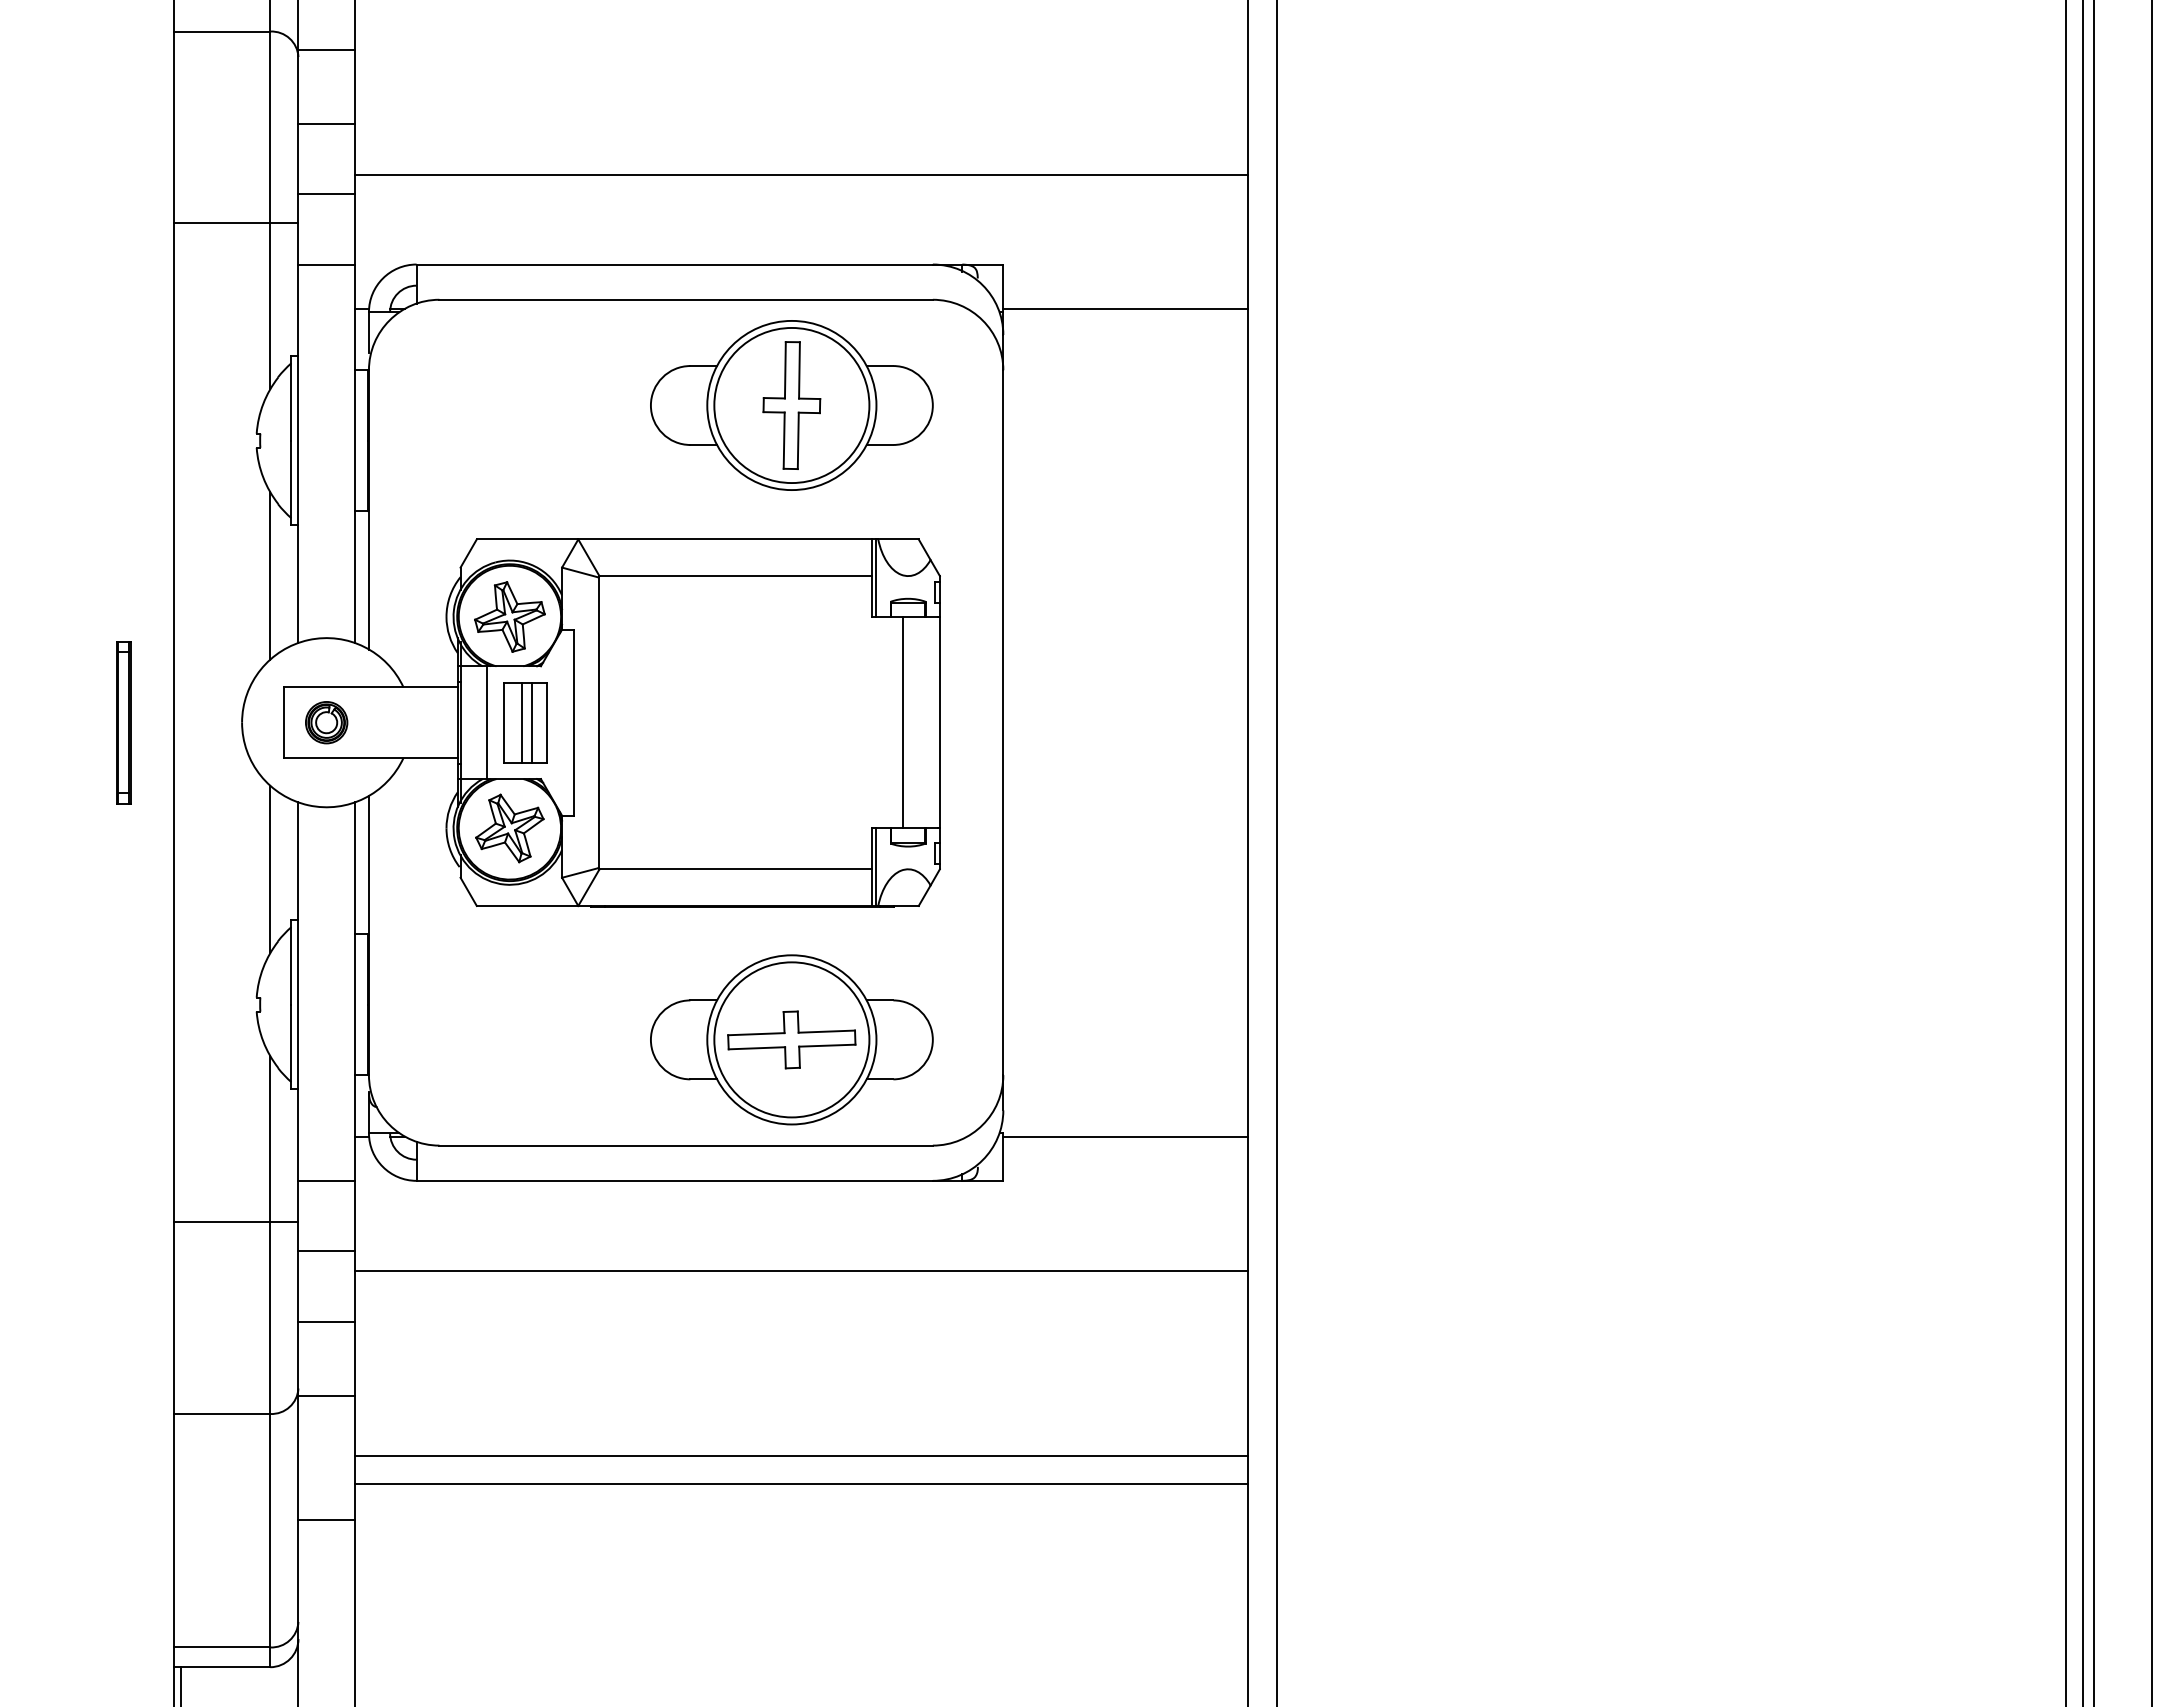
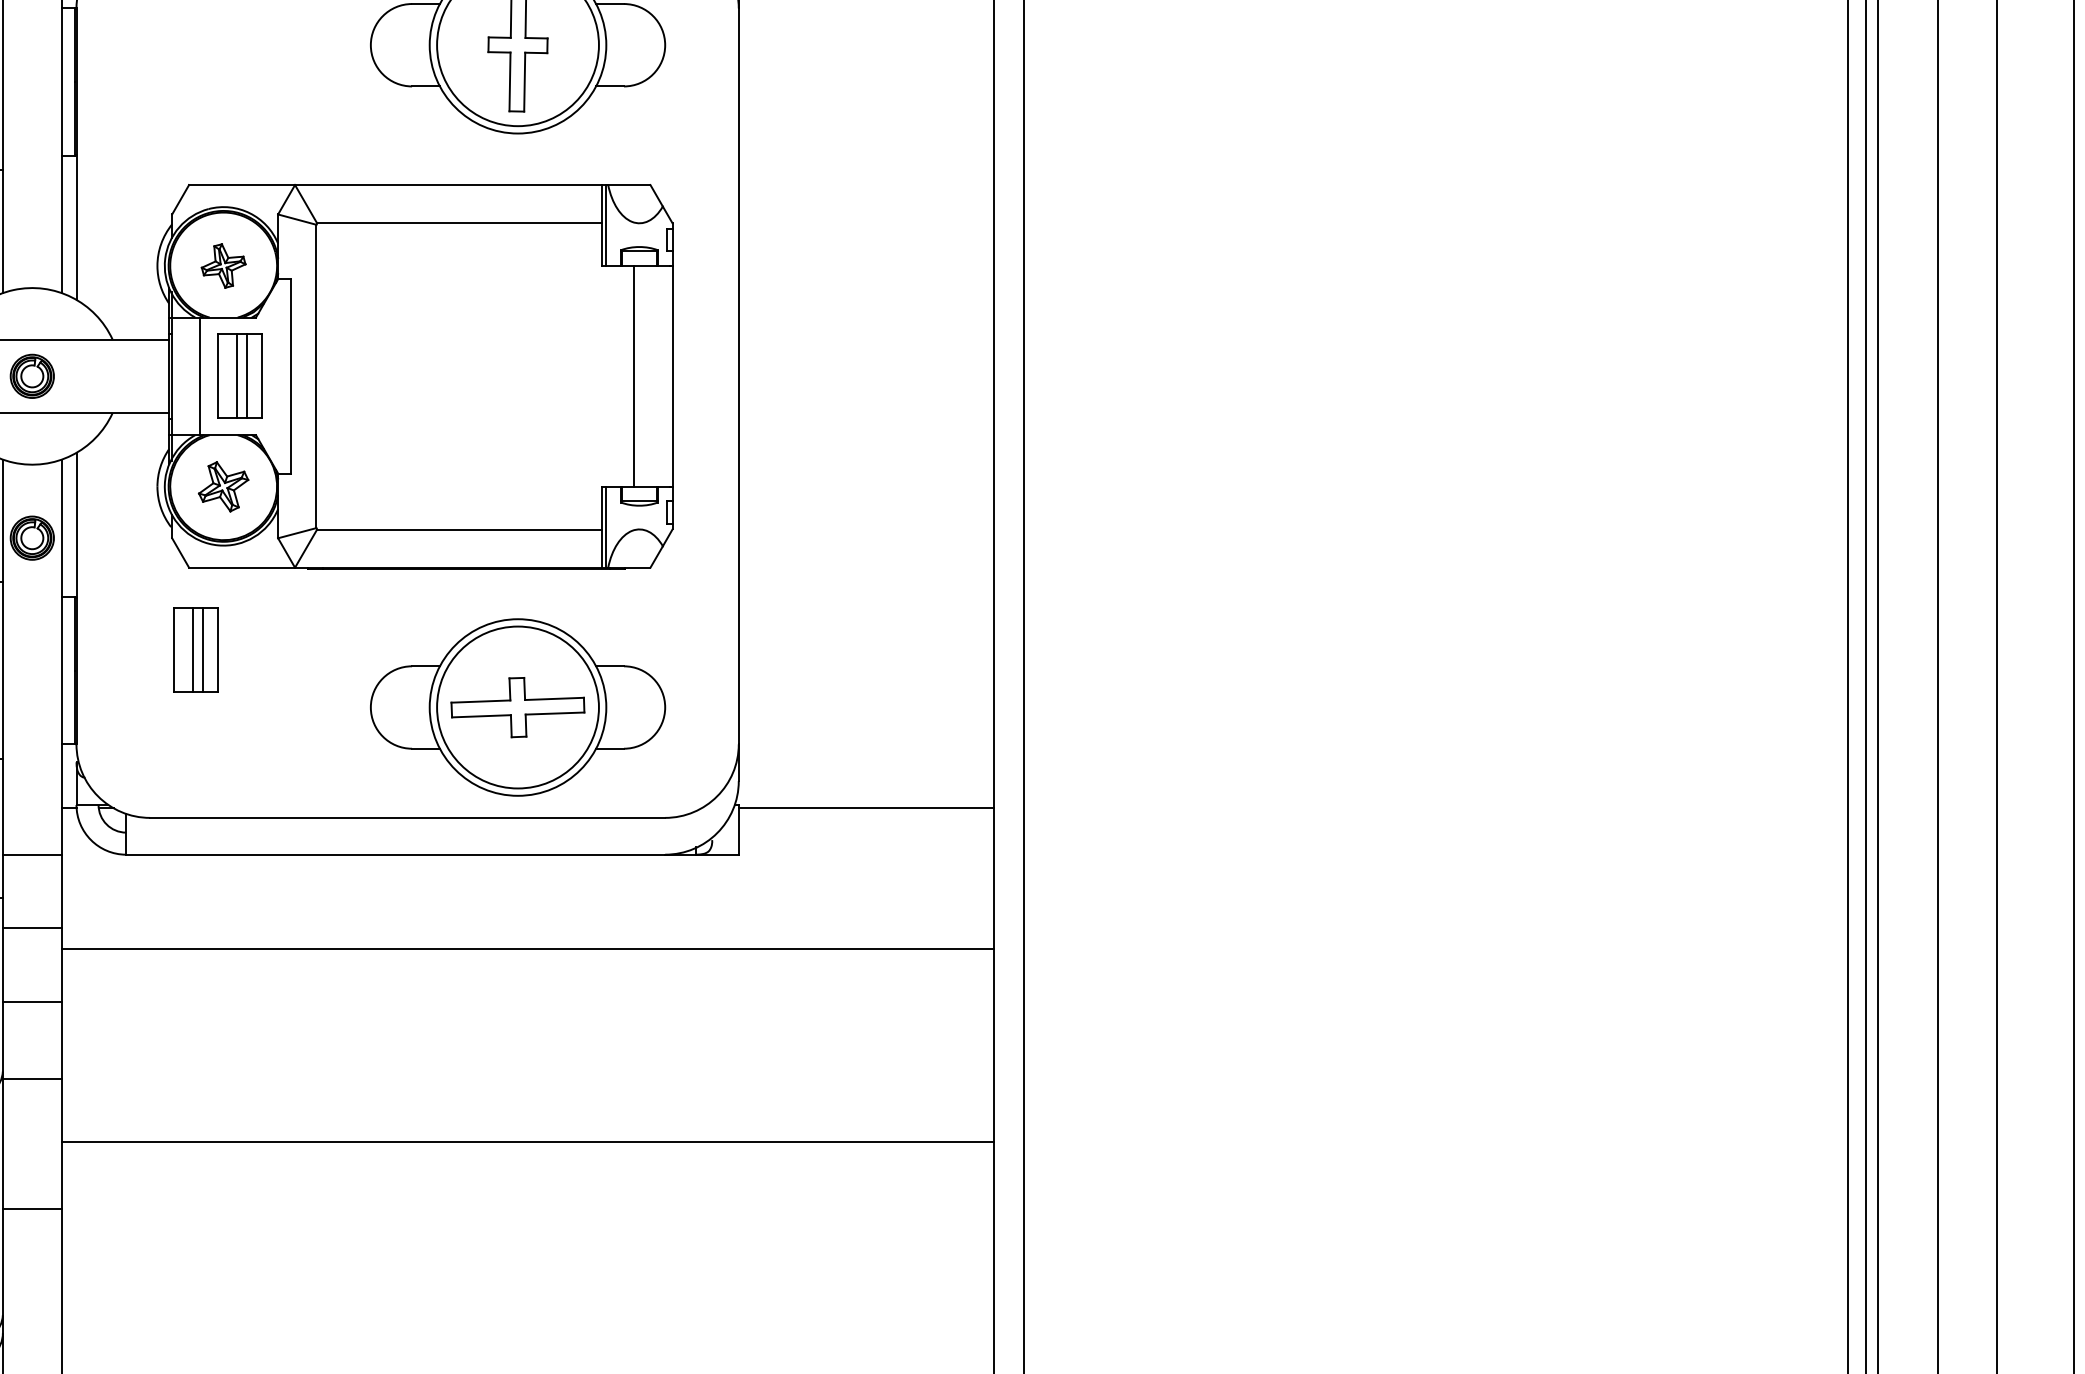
part: (509, 616) -> (223, 265), size x0.6
part: (509, 828) -> (223, 486), size x0.7
part: (326, 877) -> (32, 537), added
part: (483, 984) -> (196, 649), added
line: (800, 1483) -> (527, 1170), removed

